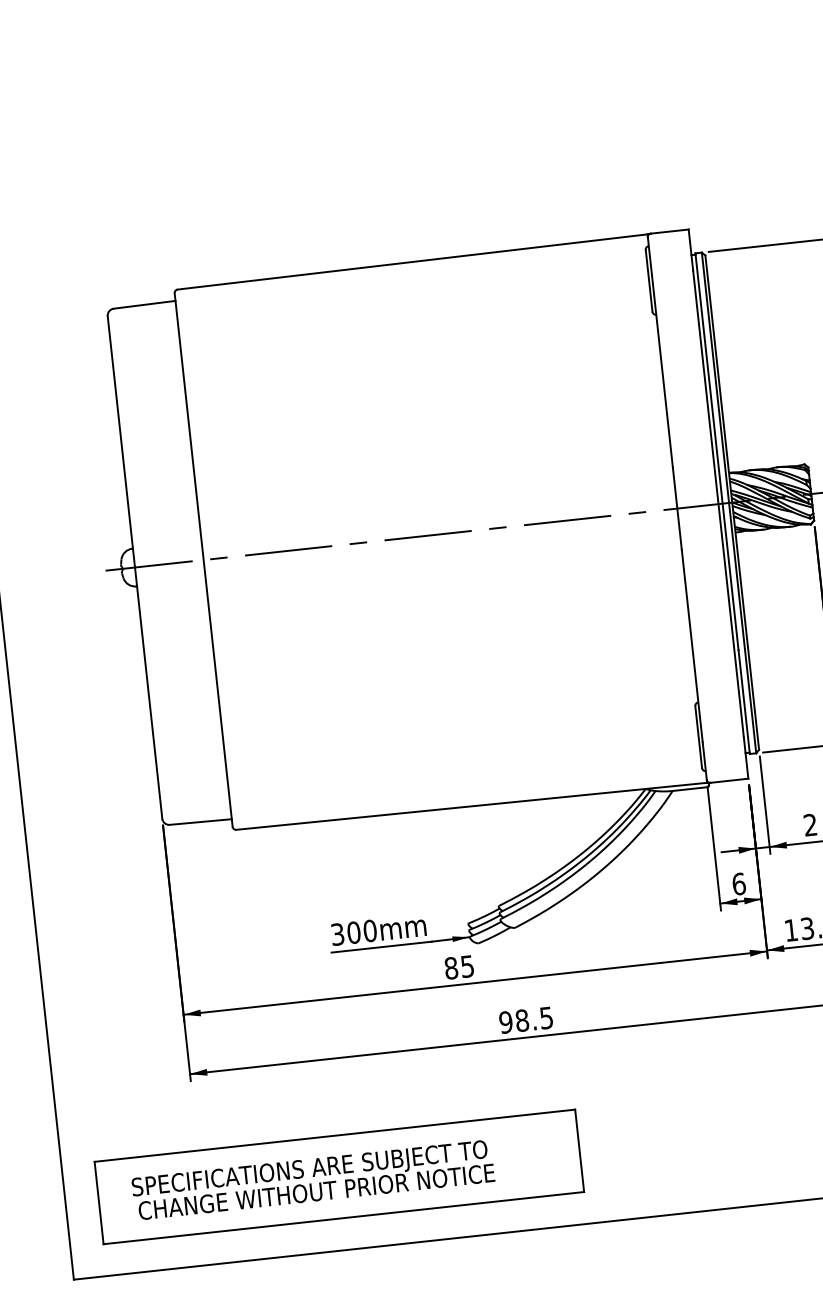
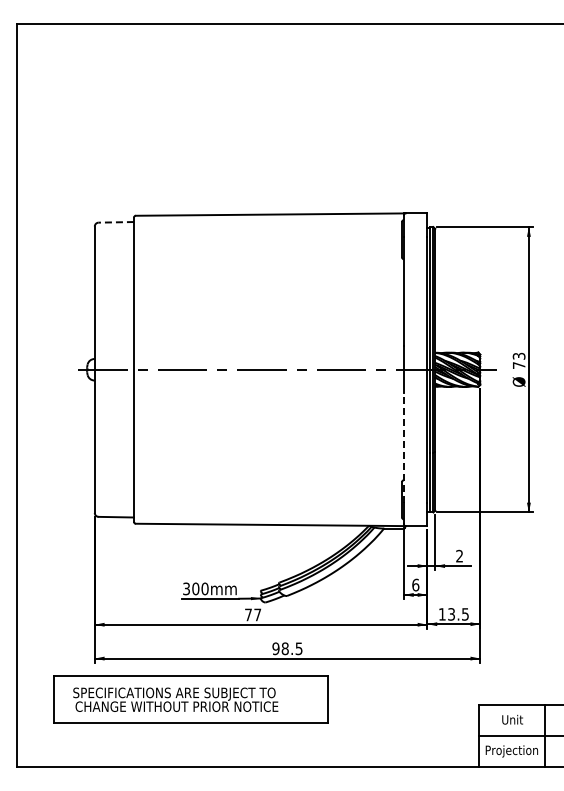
line: (145, 305) -> (116, 222), solid -> dashed
line: (691, 645) -> (403, 447), solid -> dashed
text: (460, 966) -> (253, 614), 85 -> 77
part: (339, 1176) -> (190, 699), moved

